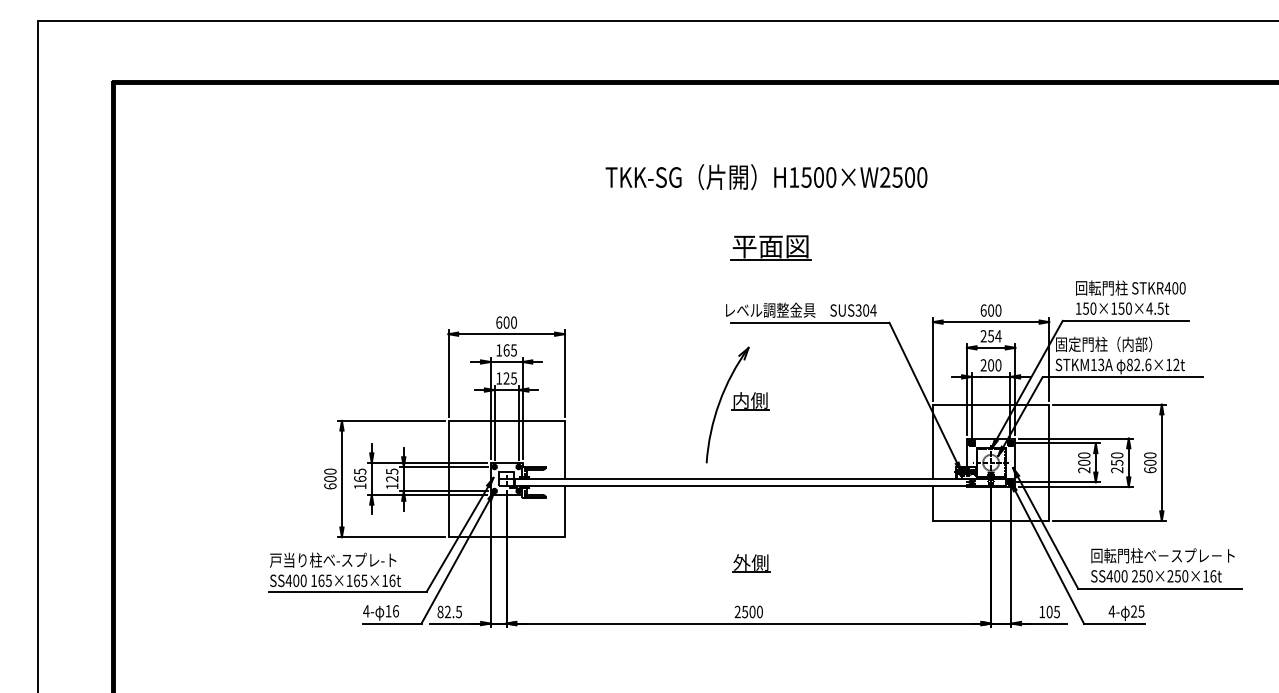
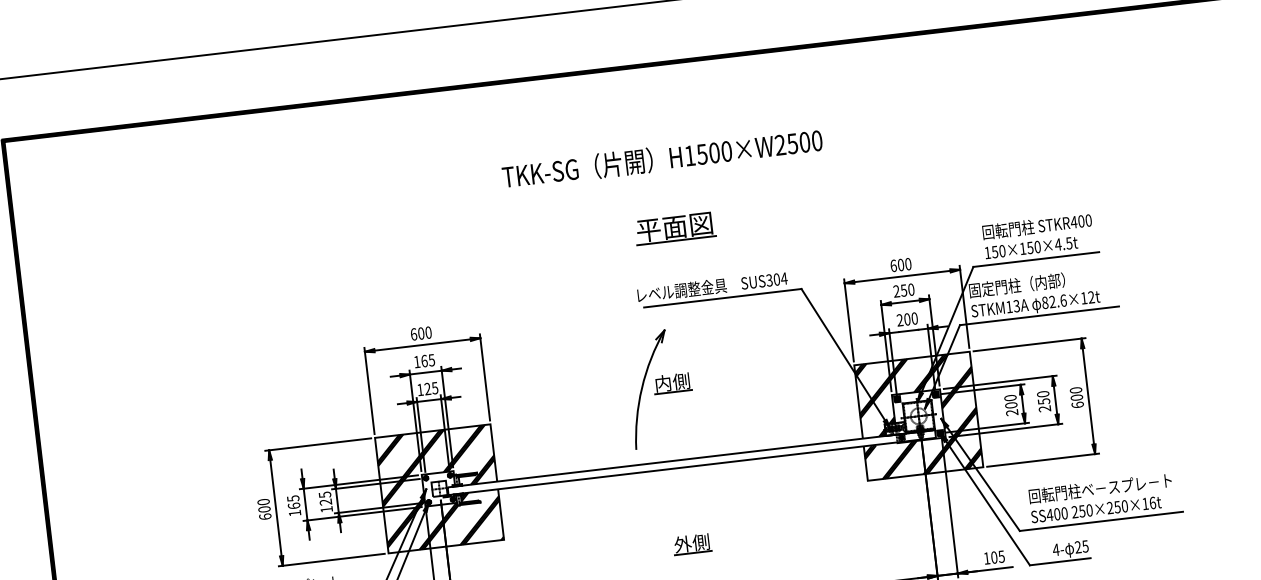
text: (998, 336) -> (911, 289), 254 -> 250
hatch: (990, 462) -> (918, 415), added
hatch: (506, 478) -> (439, 488), added

